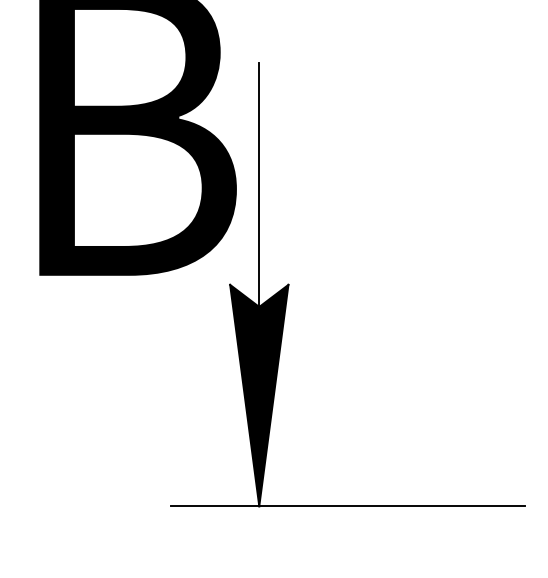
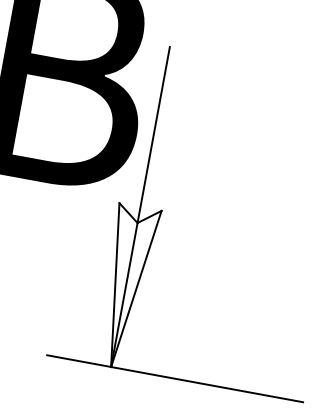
fill: (259, 395) -> (125, 286), removed

